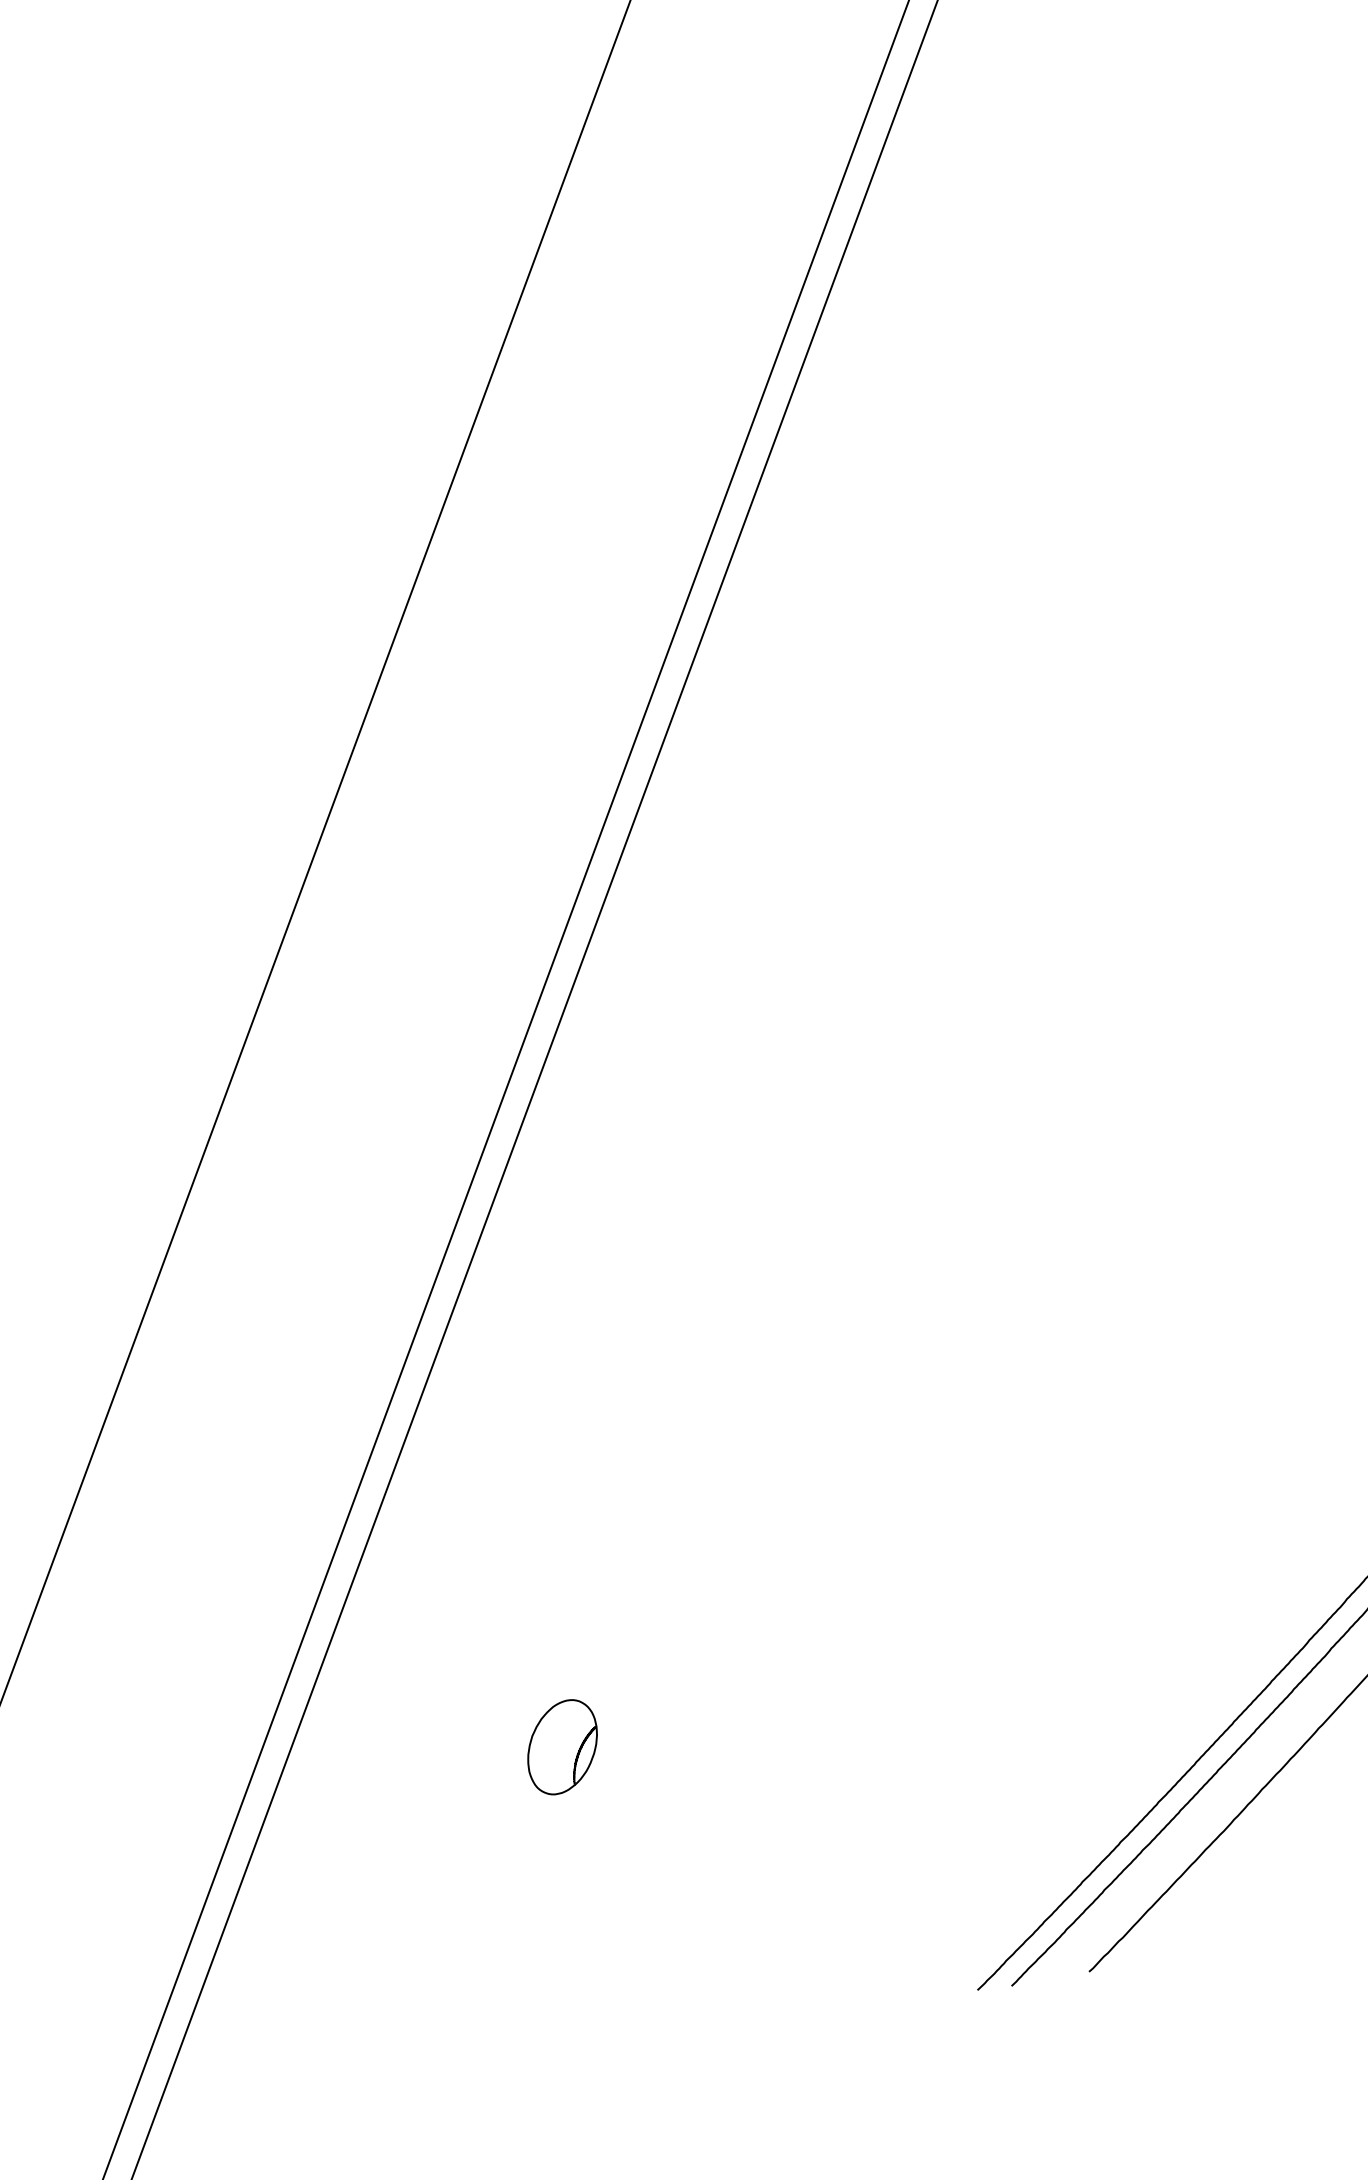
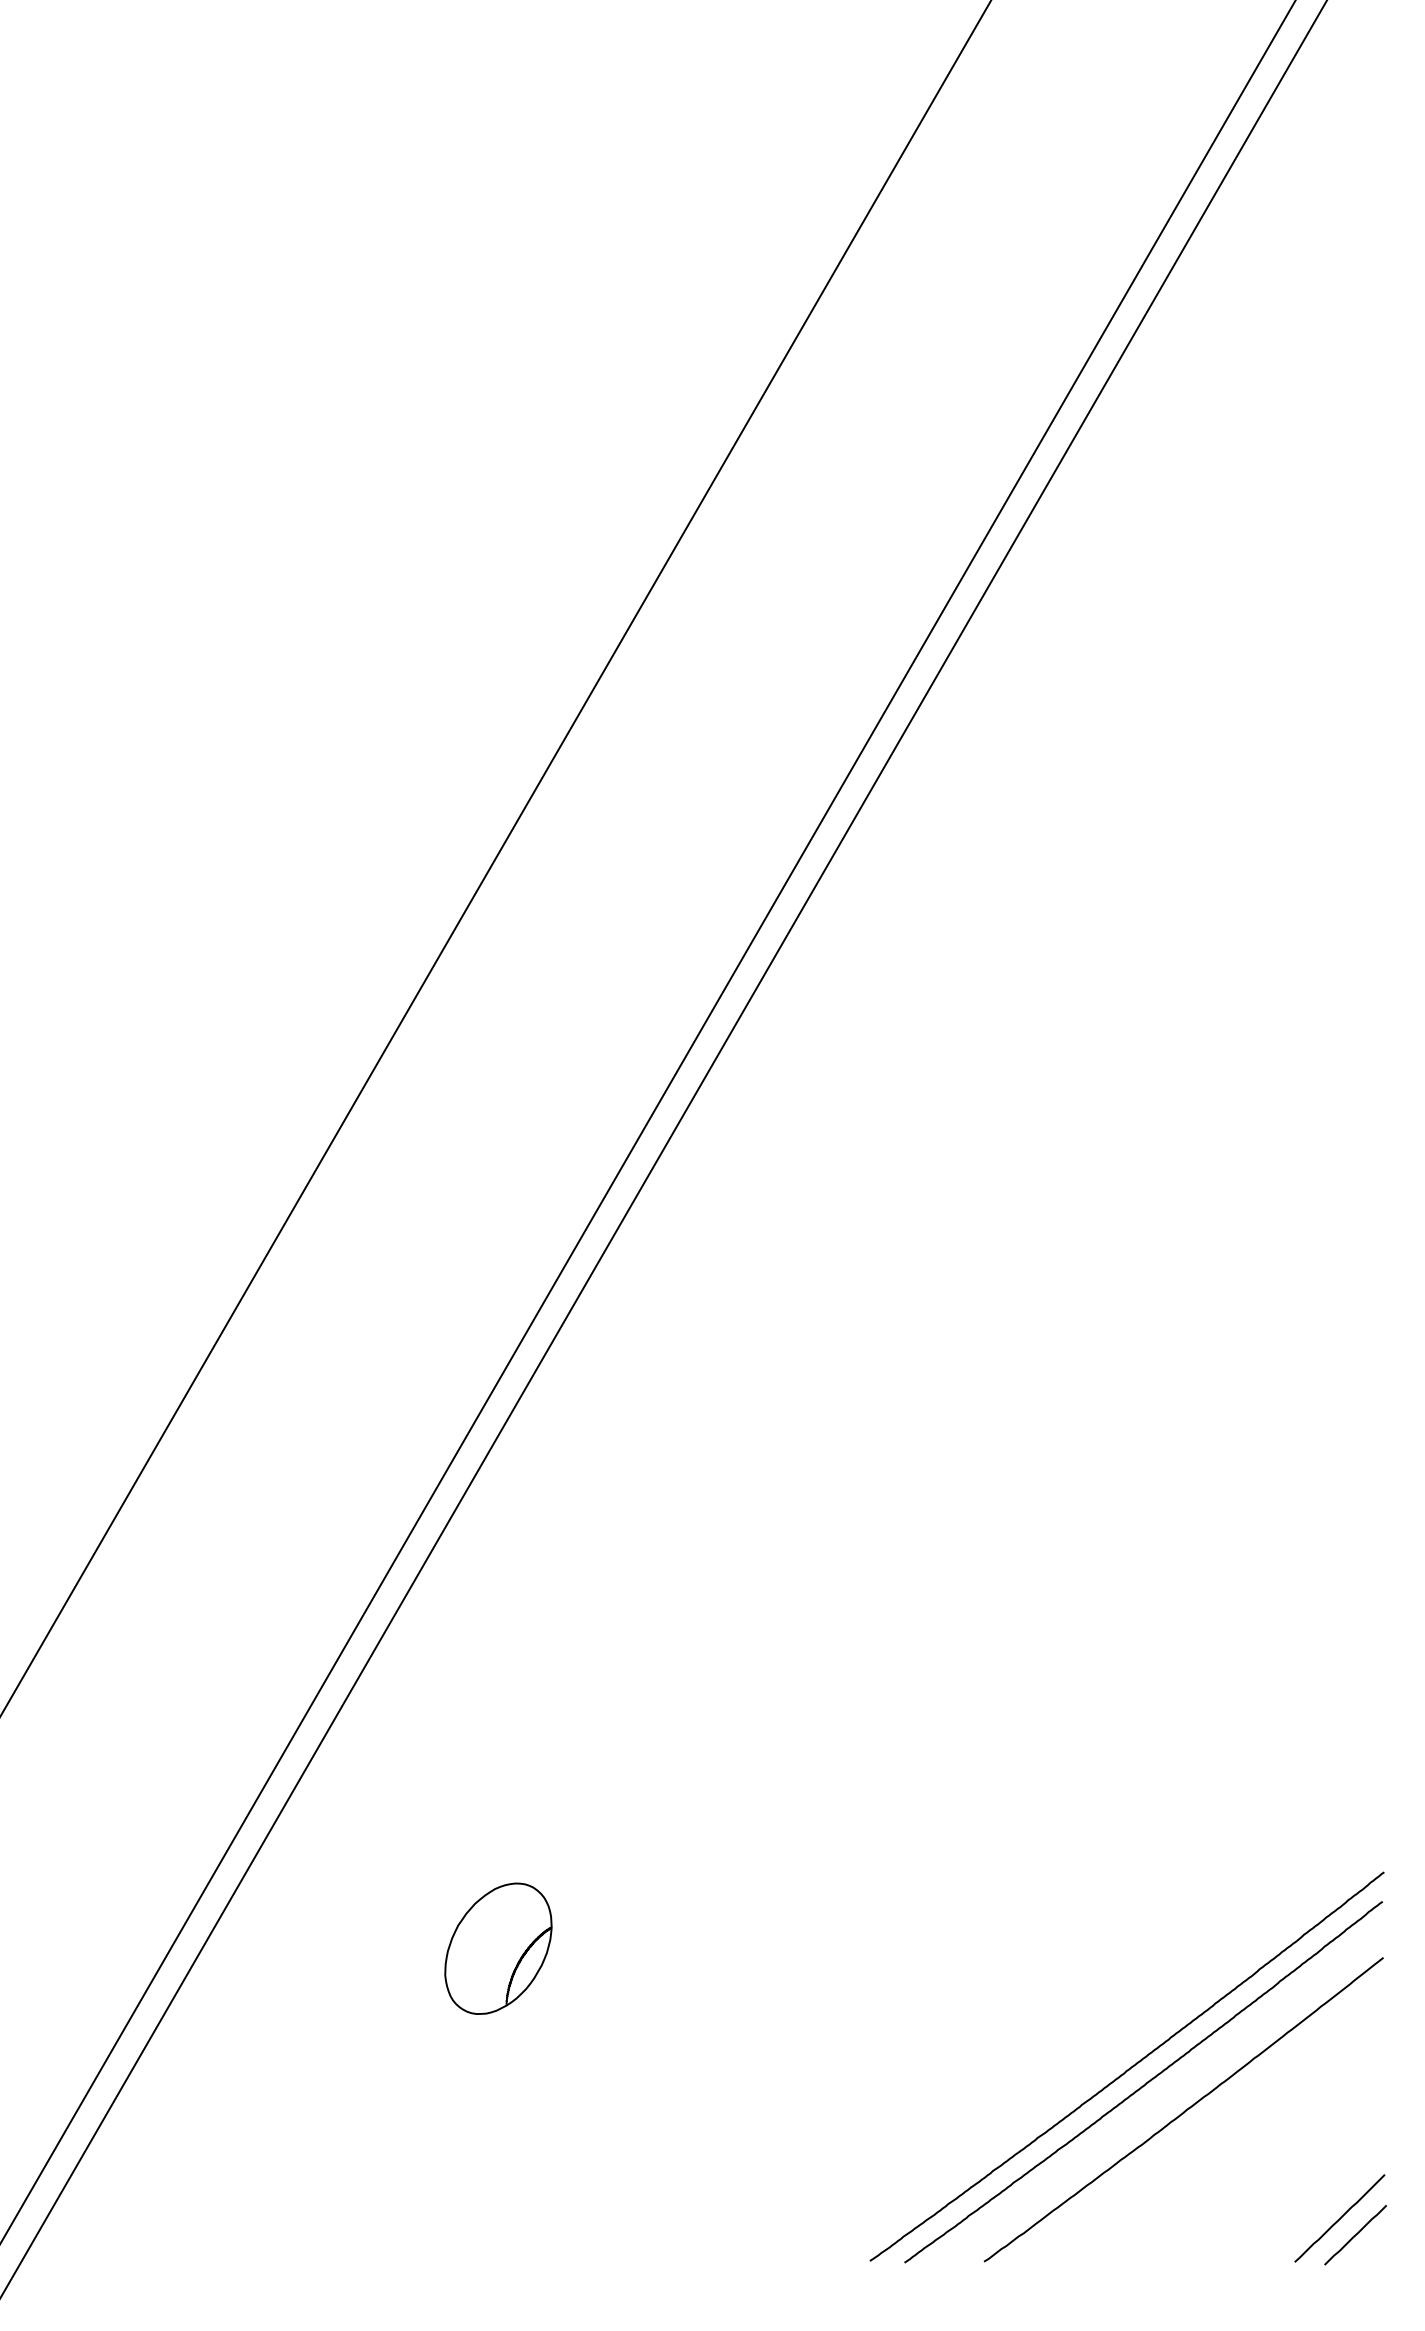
part: (562, 1747) -> (498, 1948), size x1.43

